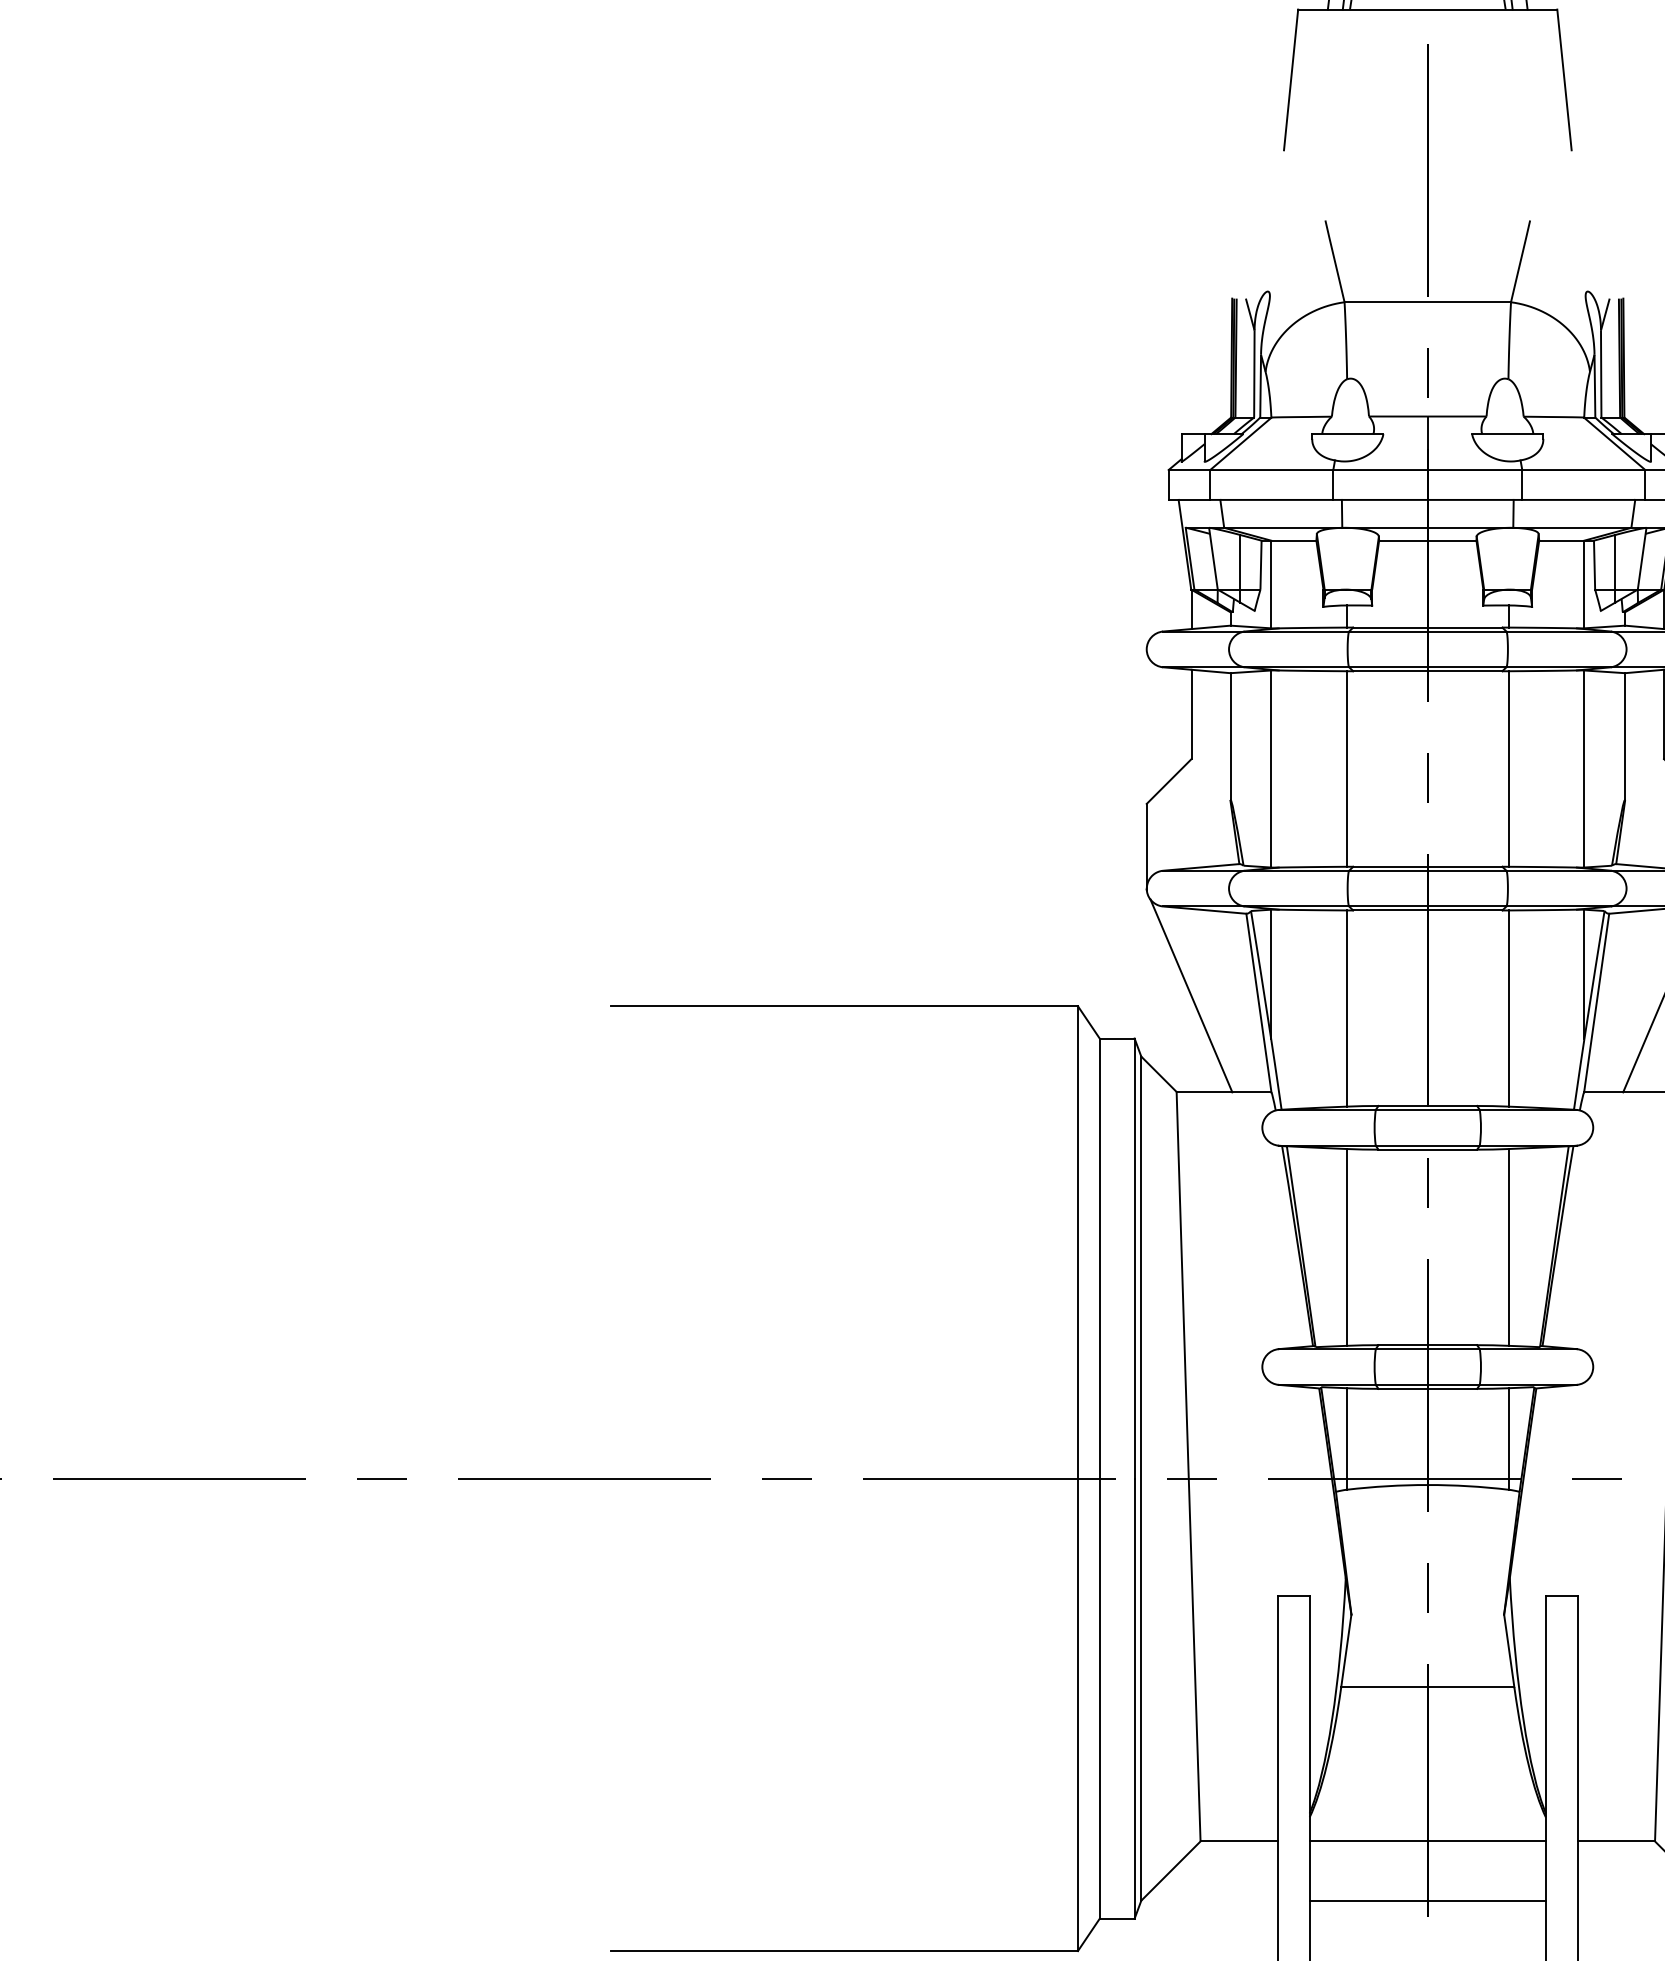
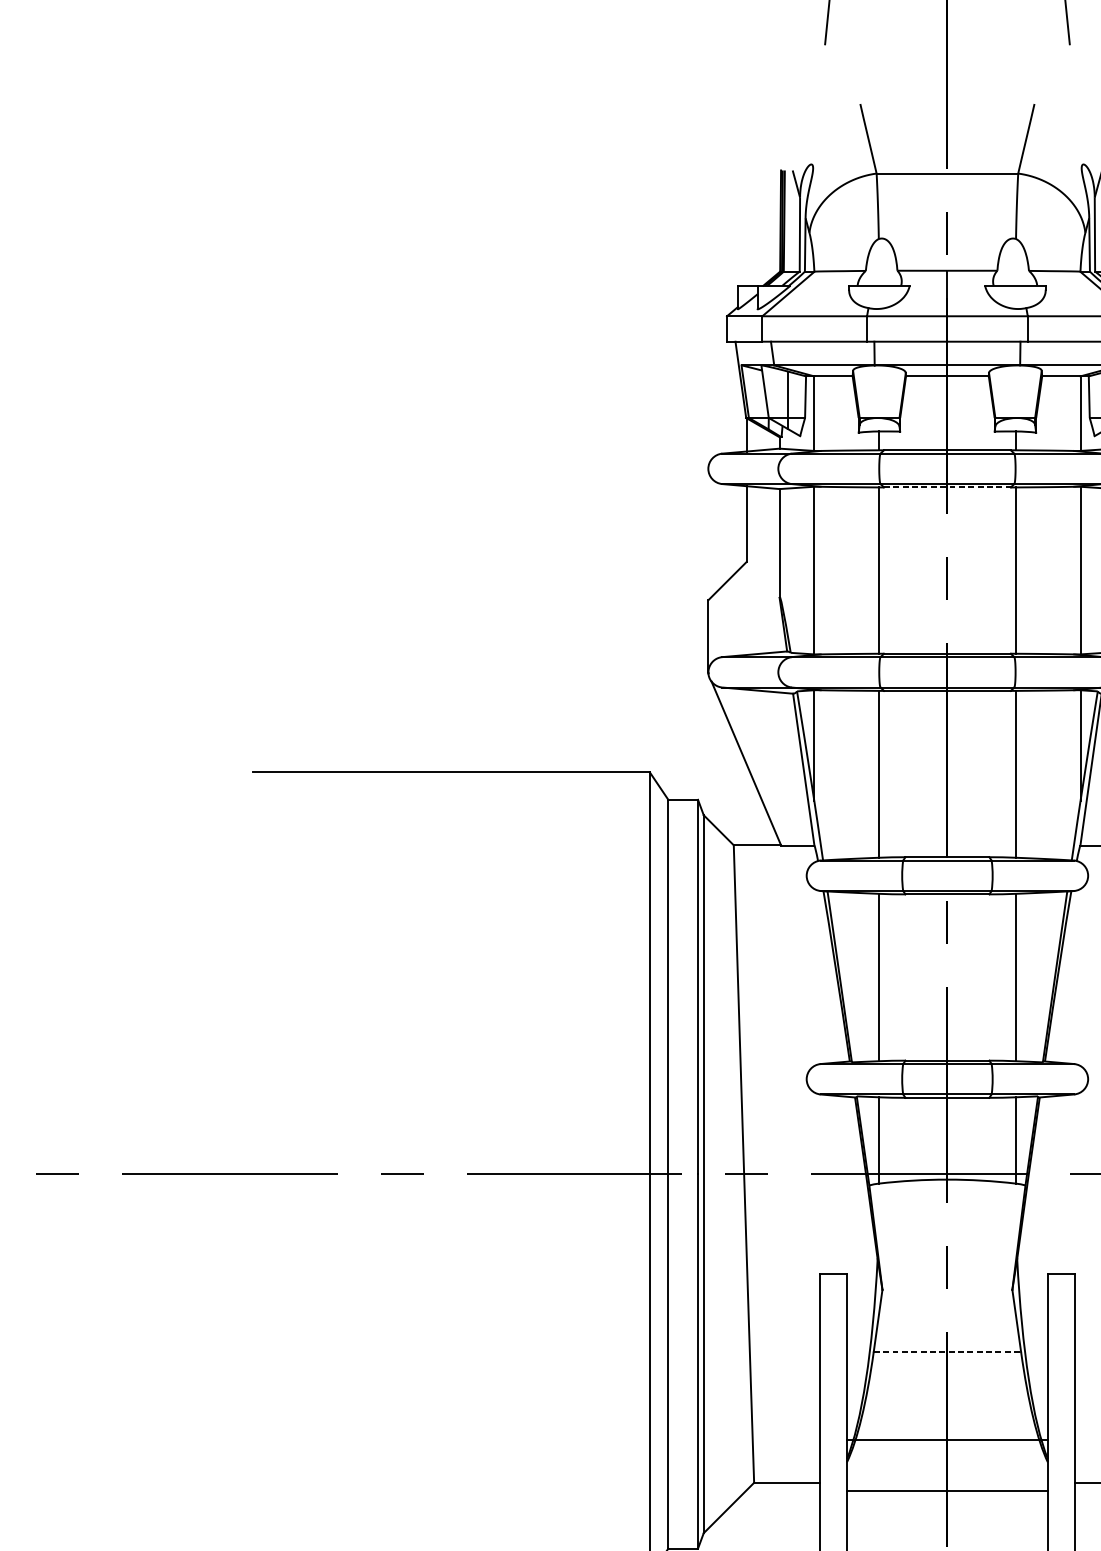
line: (1427, 671) -> (947, 487), solid -> dashed
line: (1427, 1687) -> (947, 1351), solid -> dashed
line: (1427, 1841) -> (947, 1440), moved
line: (1427, 1901) -> (947, 1491), moved

